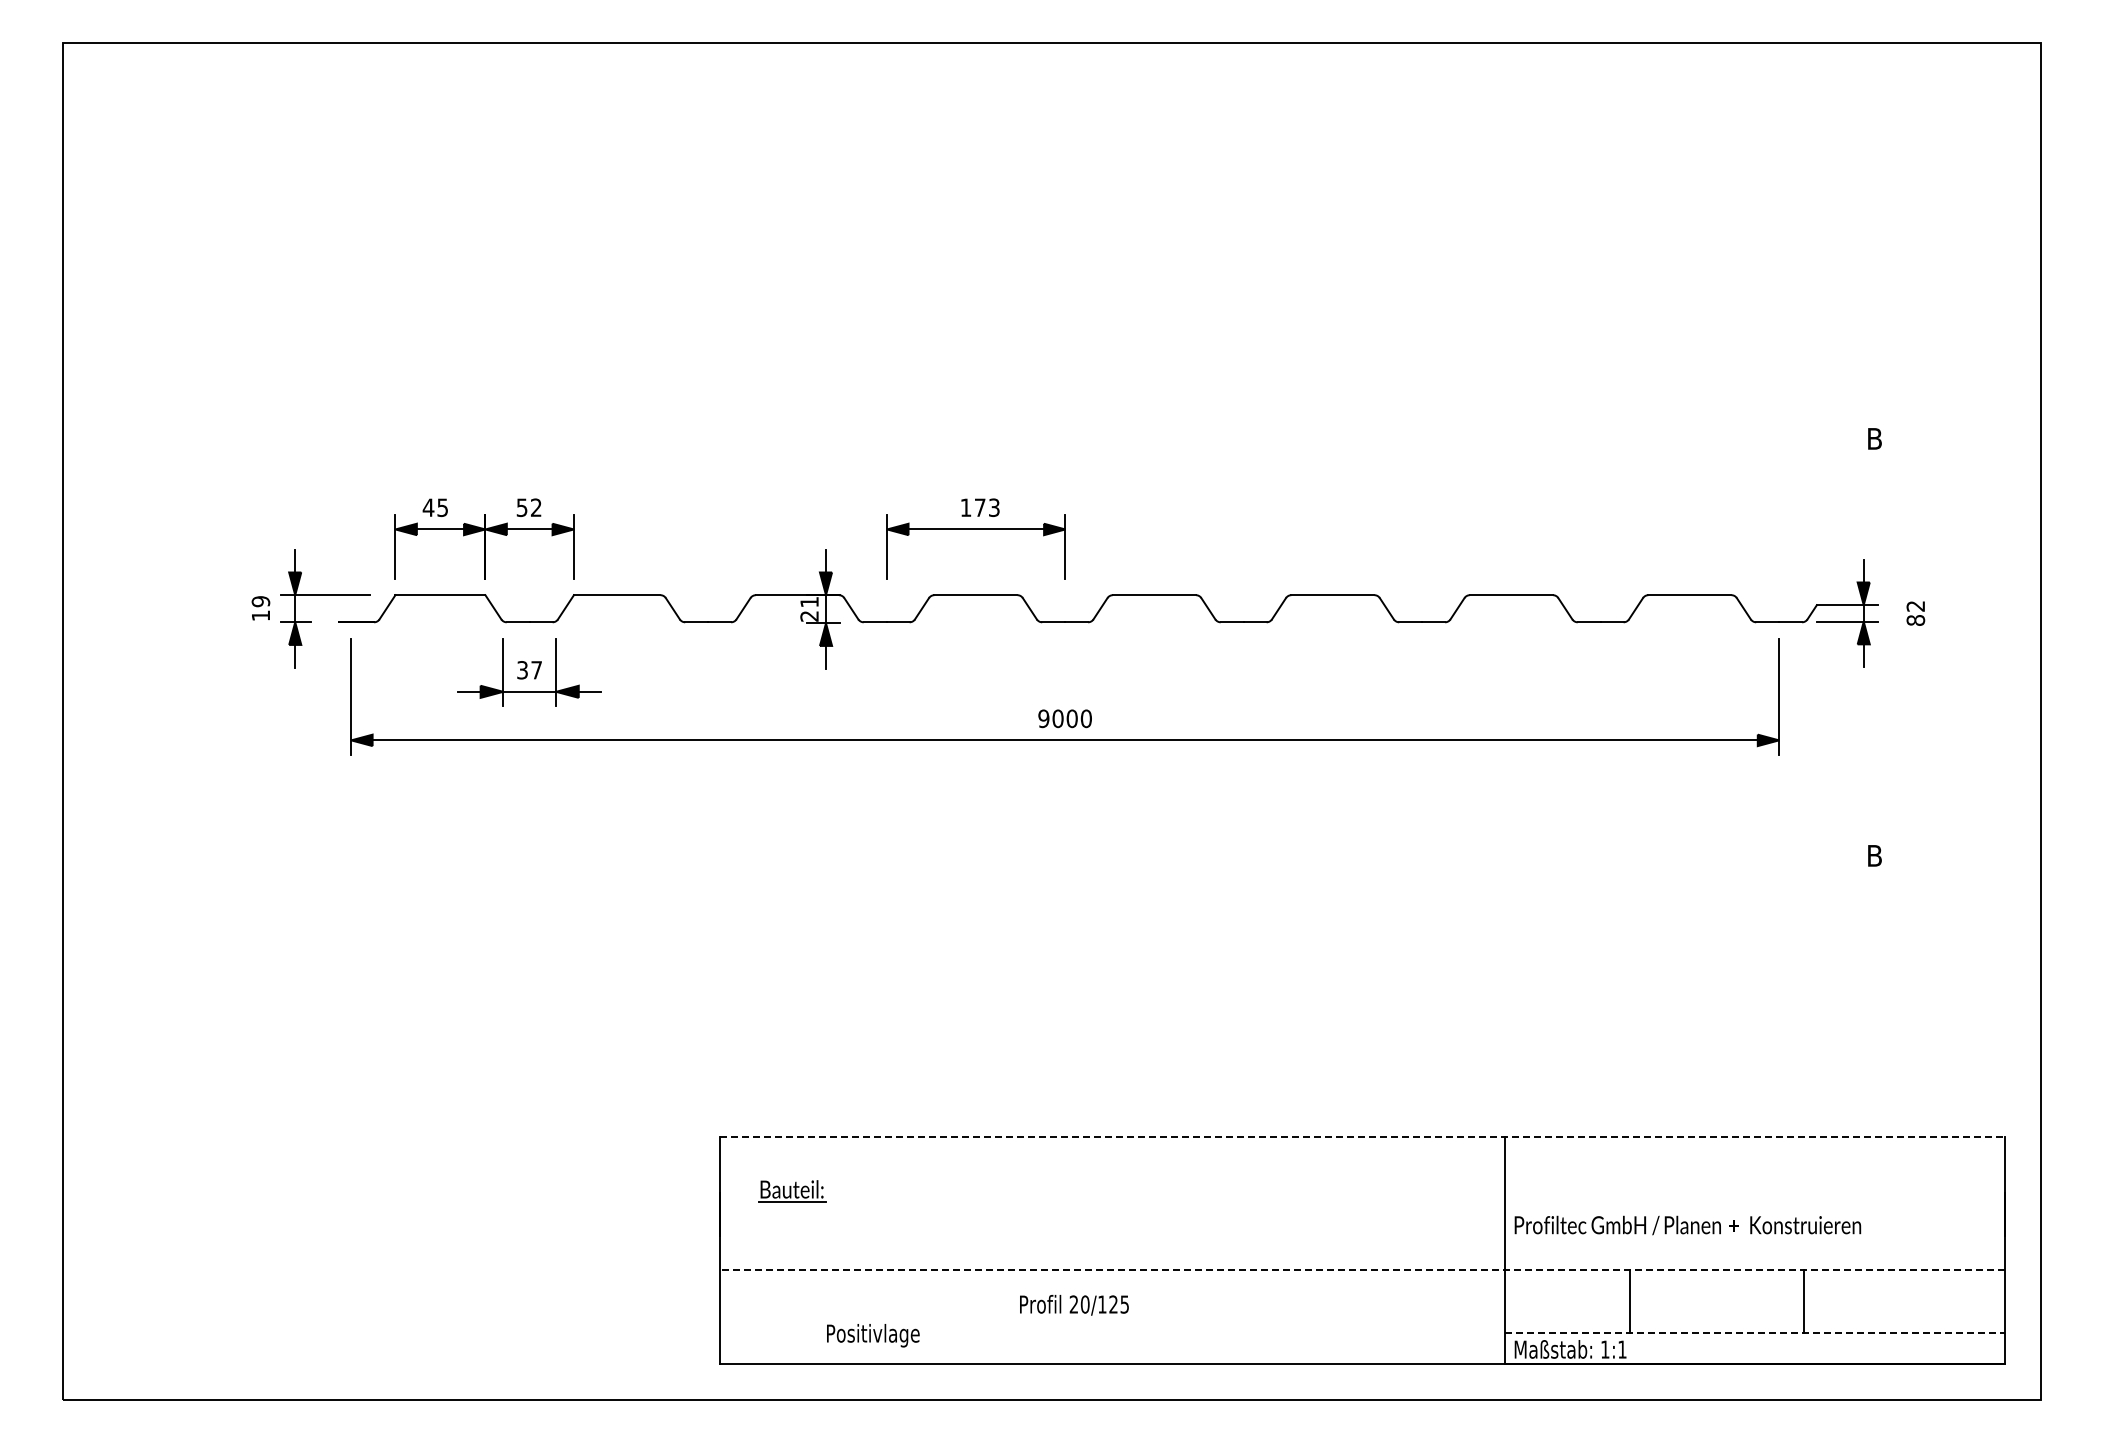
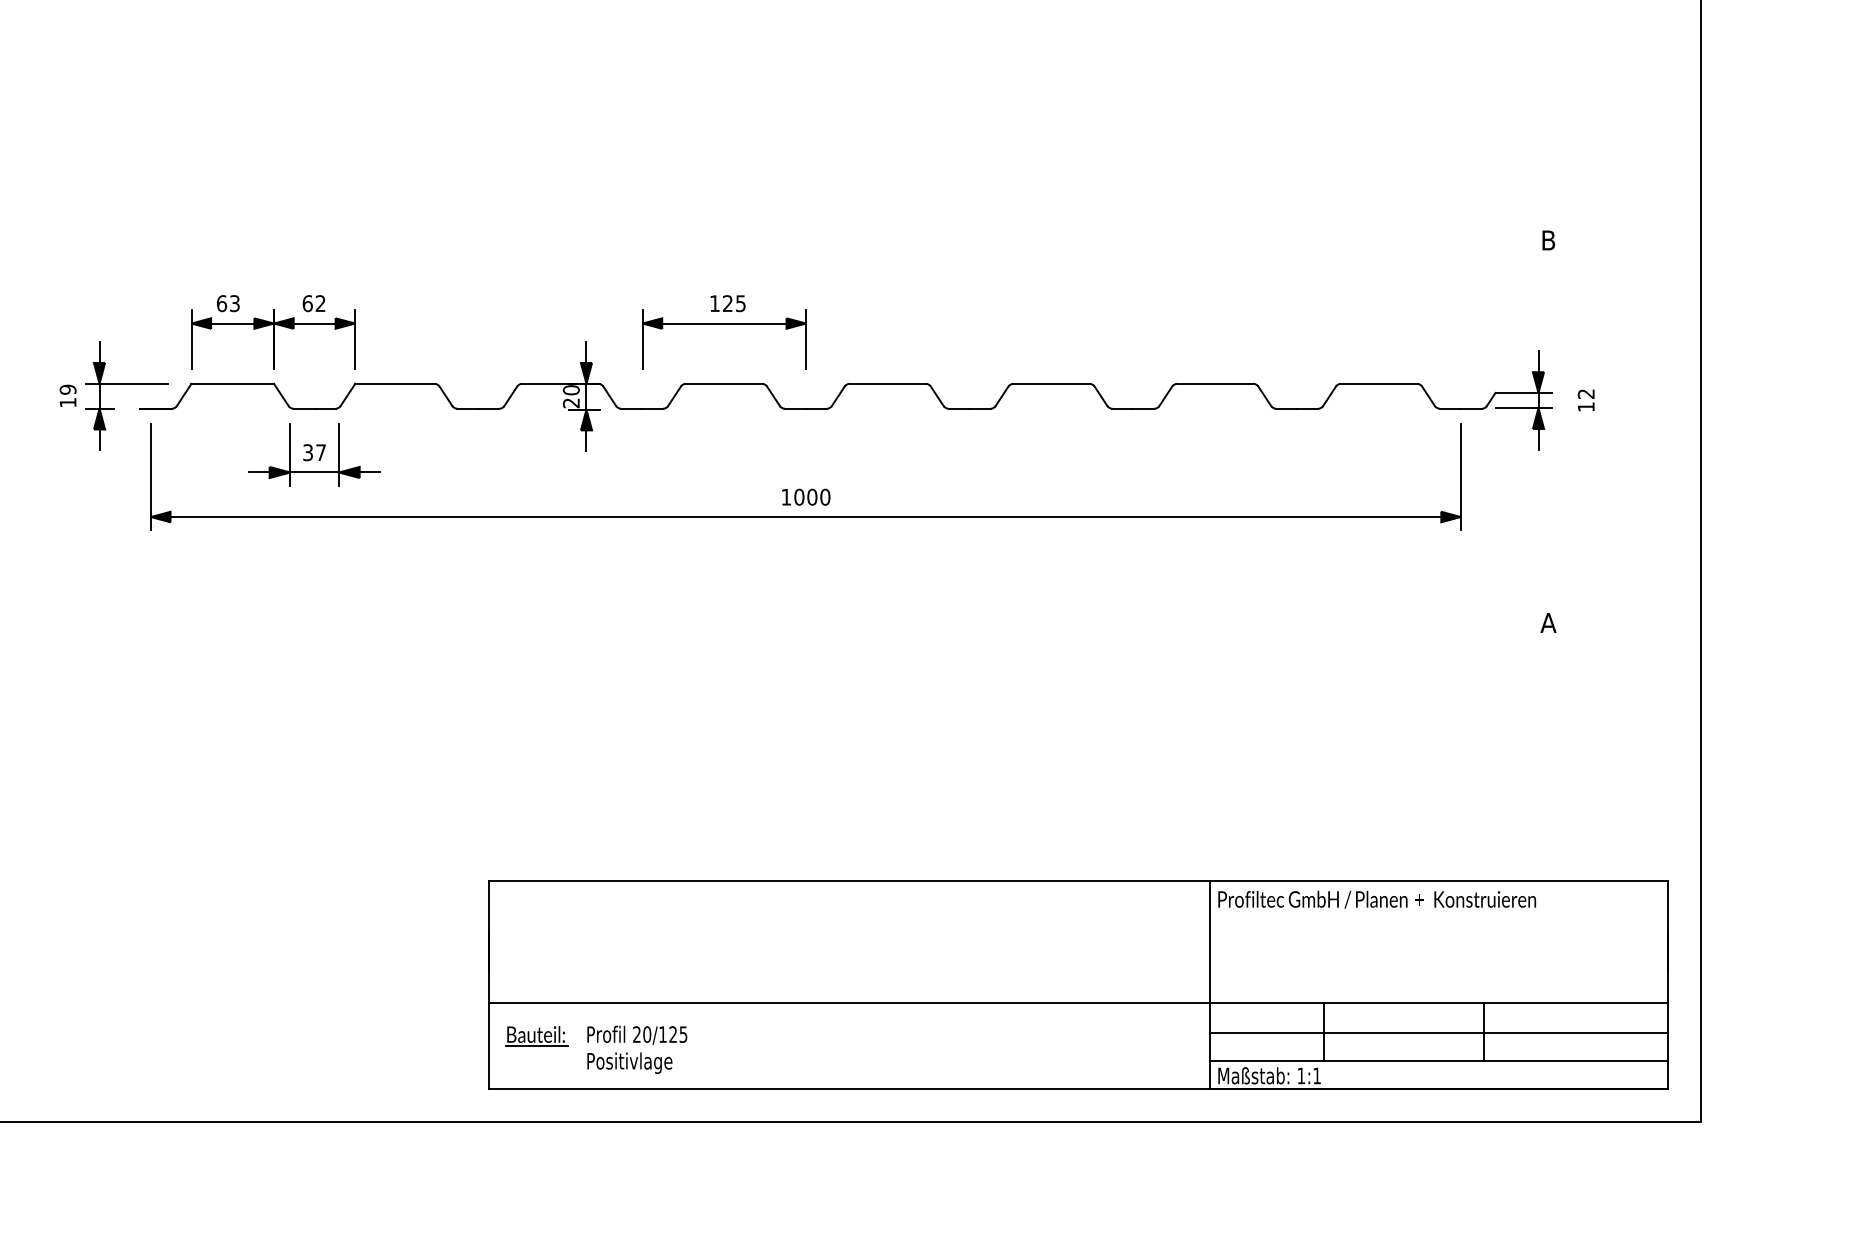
text: (435, 507) -> (228, 303), 45 -> 63
text: (521, 507) -> (307, 303), 52 -> 62
text: (986, 507) -> (733, 303), 173 -> 125
text: (809, 601) -> (571, 389), 21 -> 20
text: (1915, 620) -> (1585, 407), 82 -> 12
text: (1043, 718) -> (786, 496), 9000 -> 1000
text: (1874, 855) -> (1548, 622), B -> A
line: (1362, 1137) -> (1078, 881), dashed -> solid
part: (792, 1191) -> (536, 1036), moved
text: (1687, 1225) -> (1376, 899), moved
line: (1362, 1269) -> (1078, 1002), dashed -> solid
line: (1755, 1302) -> (1439, 1032), added
text: (1074, 1305) -> (637, 1035), moved
line: (1755, 1333) -> (1439, 1061), dashed -> solid

